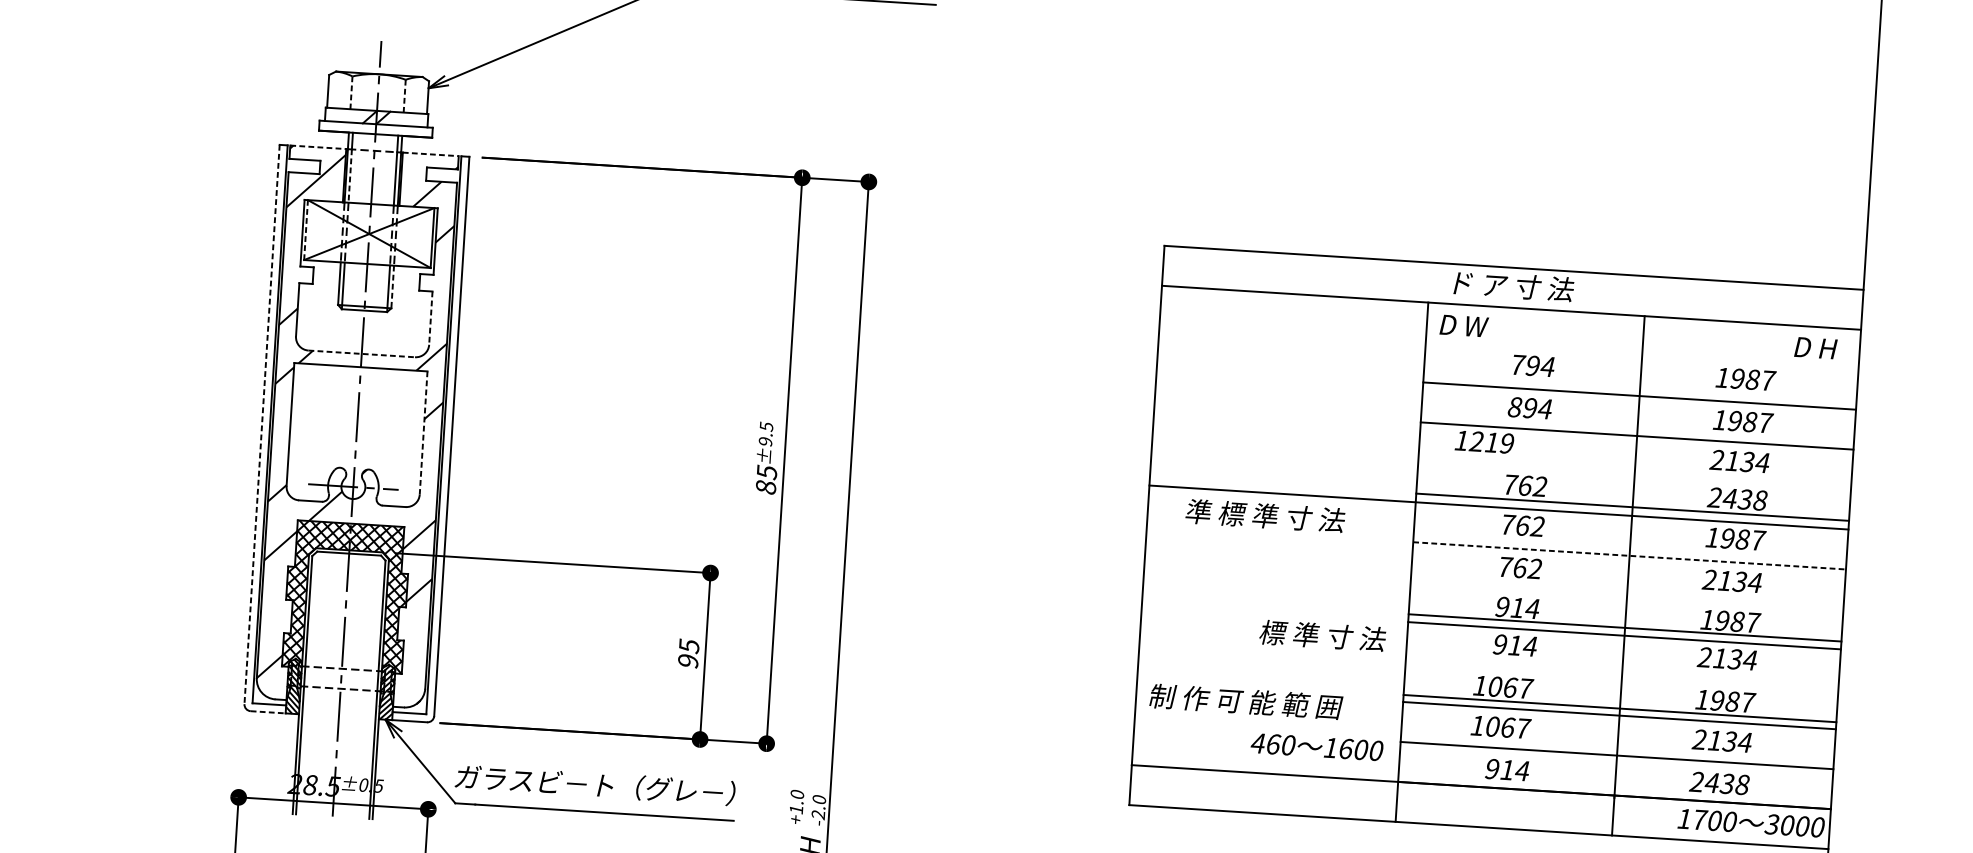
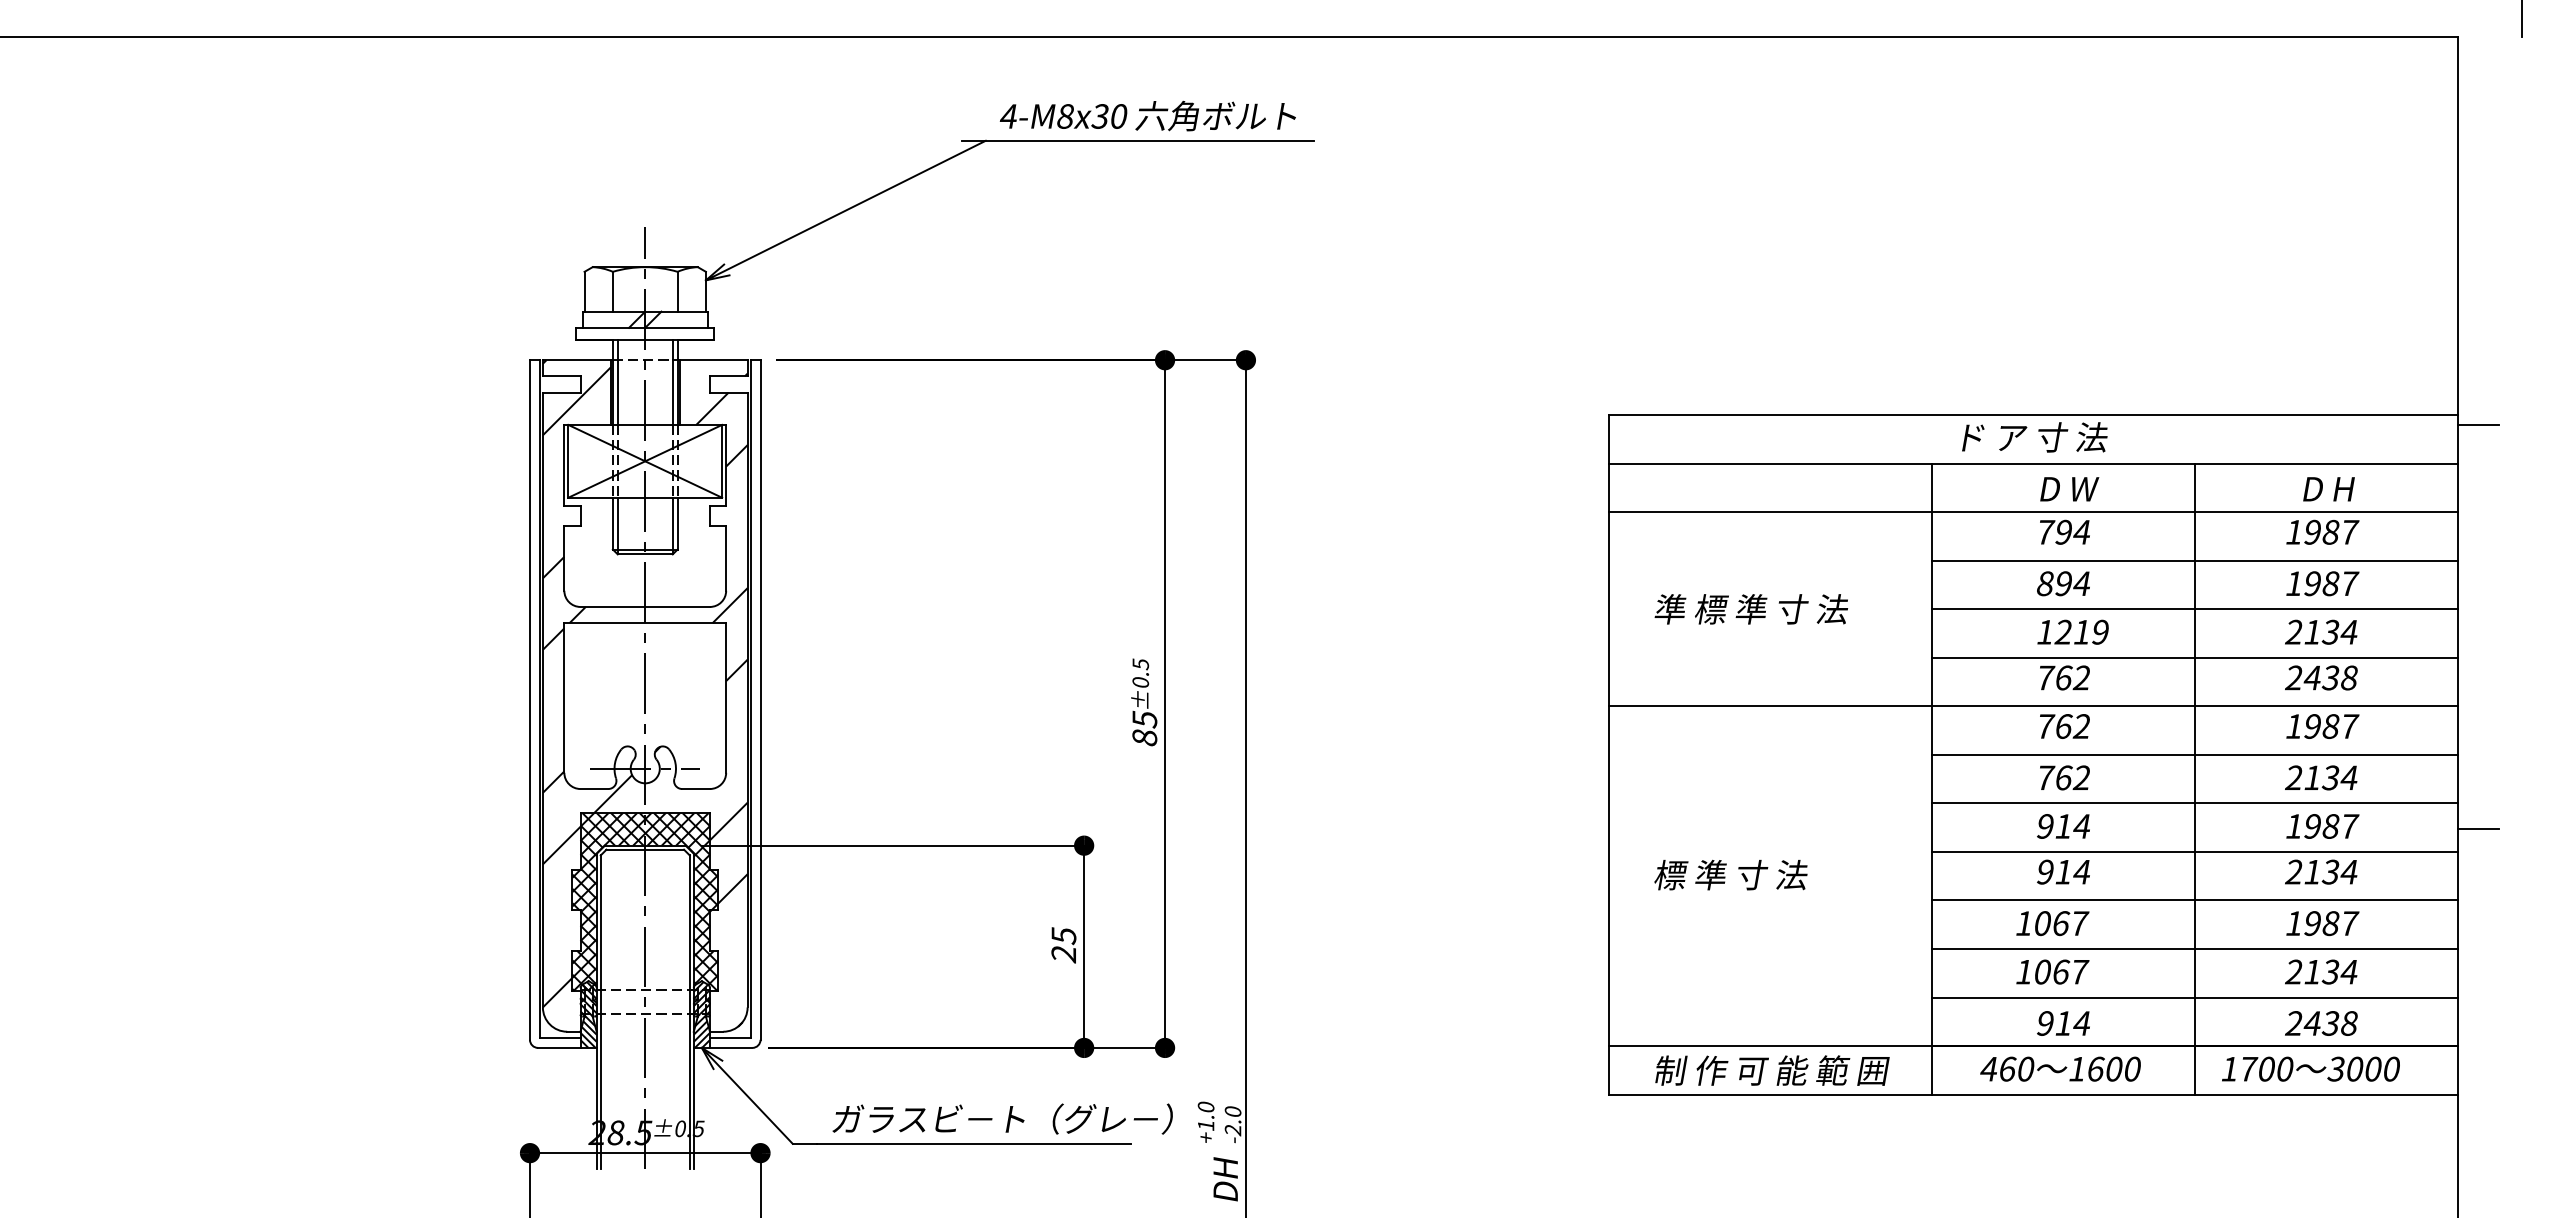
line: (351, 92) -> (612, 291), dashed -> solid
line: (404, 95) -> (677, 291), dashed -> solid
line: (317, 147) -> (576, 360), dashed -> solid
line: (430, 154) -> (713, 360), dashed -> solid
line: (349, 176) -> (617, 393), dashed -> solid
line: (306, 229) -> (568, 460), dashed -> solid
line: (392, 286) -> (677, 523), dashed -> solid
line: (1879, 298) -> (2478, 424), added
line: (431, 318) -> (726, 558), dashed -> solid
text: (1464, 326) -> (2069, 489), moved
line: (1509, 348) -> (2033, 512), added
text: (1815, 348) -> (2328, 489), moved
line: (361, 353) -> (645, 606), dashed -> solid
line: (261, 424) -> (529, 700), dashed -> solid
line: (423, 432) -> (726, 697), dashed -> solid
text: (765, 441) -> (1140, 682), ±9.5 -> ±0.5
text: (1484, 441) -> (2072, 631), moved
line: (1632, 507) -> (2195, 657), moved
text: (1265, 516) -> (1751, 609), moved
line: (1629, 555) -> (2195, 754), dashed -> solid
line: (1625, 627) -> (2195, 803), moved
line: (1858, 631) -> (2478, 829), added
text: (1322, 635) -> (1730, 874), moved
text: (687, 661) -> (1063, 954), 95 -> 25
text: (1246, 701) -> (1772, 1070), moved
line: (1620, 708) -> (2195, 900), moved
line: (268, 711) -> (559, 1047), dashed -> solid
text: (1317, 746) -> (2060, 1068), moved
text: (595, 784) -> (1002, 1118), moved
text: (1750, 822) -> (2310, 1068), moved

